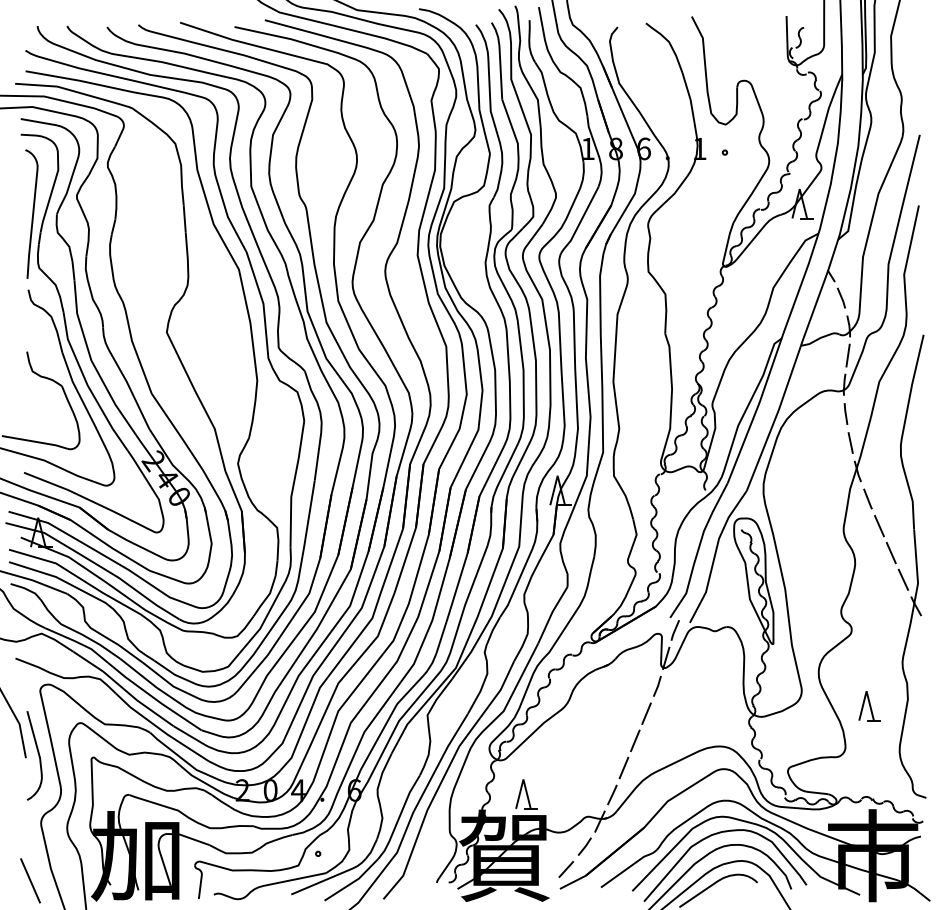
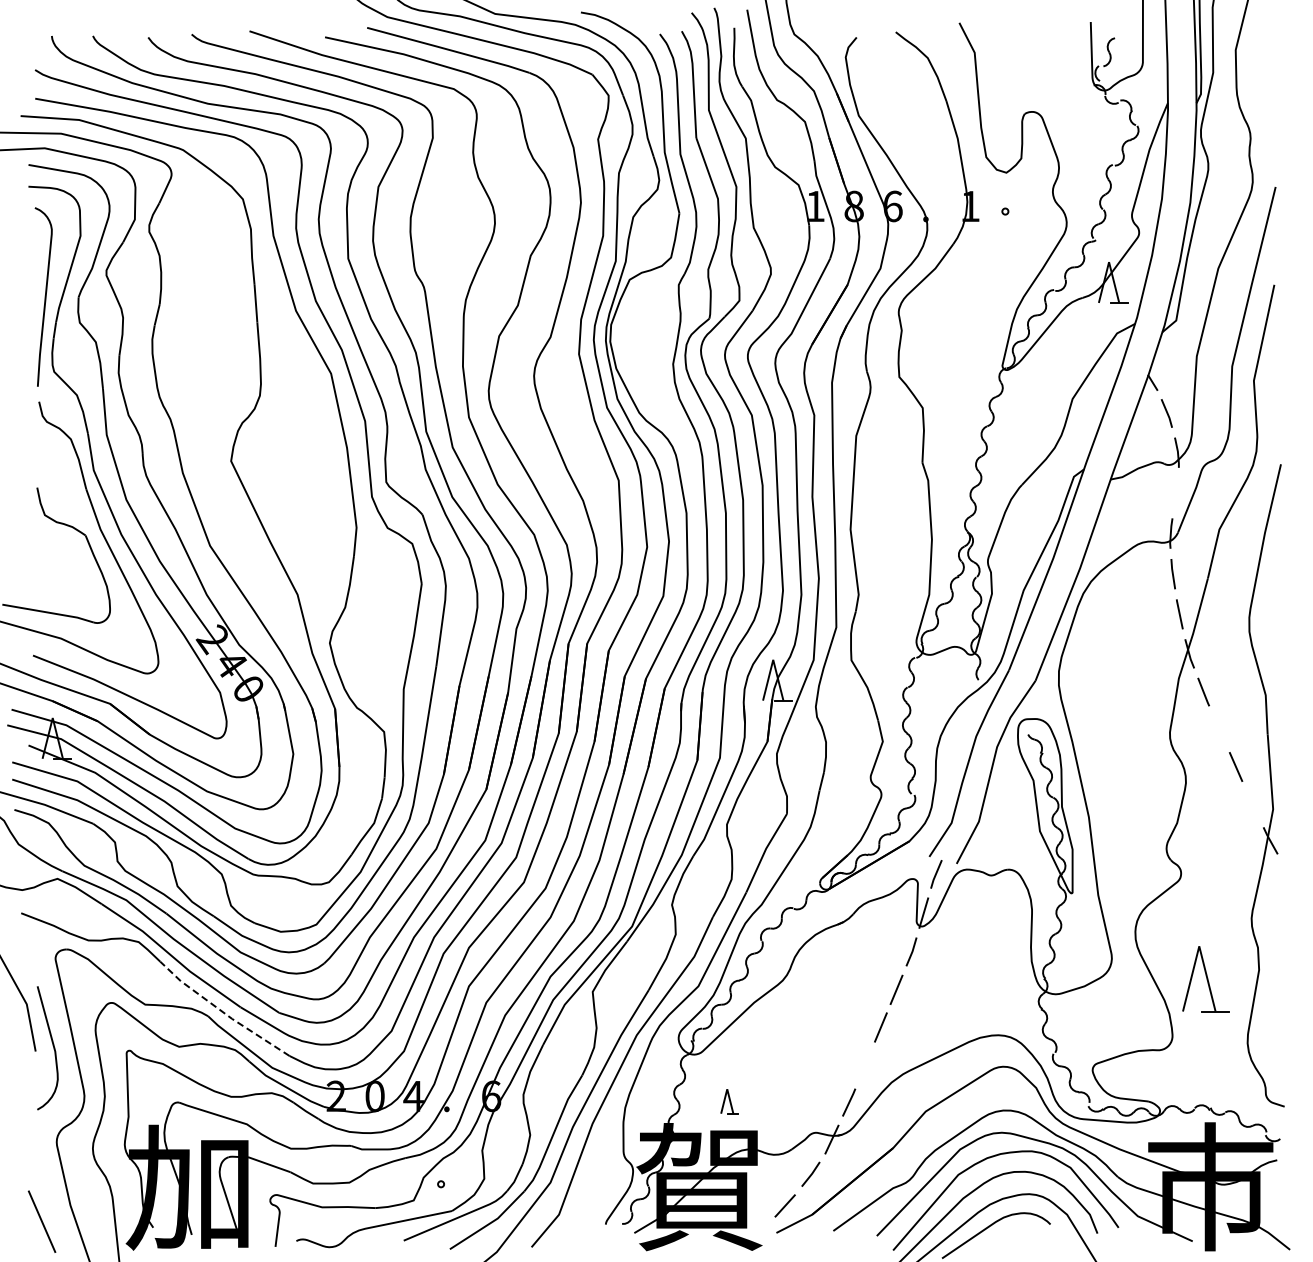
line: (847, 355) -> (1175, 492), removed
line: (879, 526) -> (1219, 729), removed
line: (903, 580) -> (1252, 804), removed
part: (869, 706) -> (1205, 979), size x1.6
line: (160, 729) -> (222, 1011), solid -> dashed
line: (624, 768) -> (865, 1065), removed
part: (526, 794) -> (729, 1101), size x0.6

